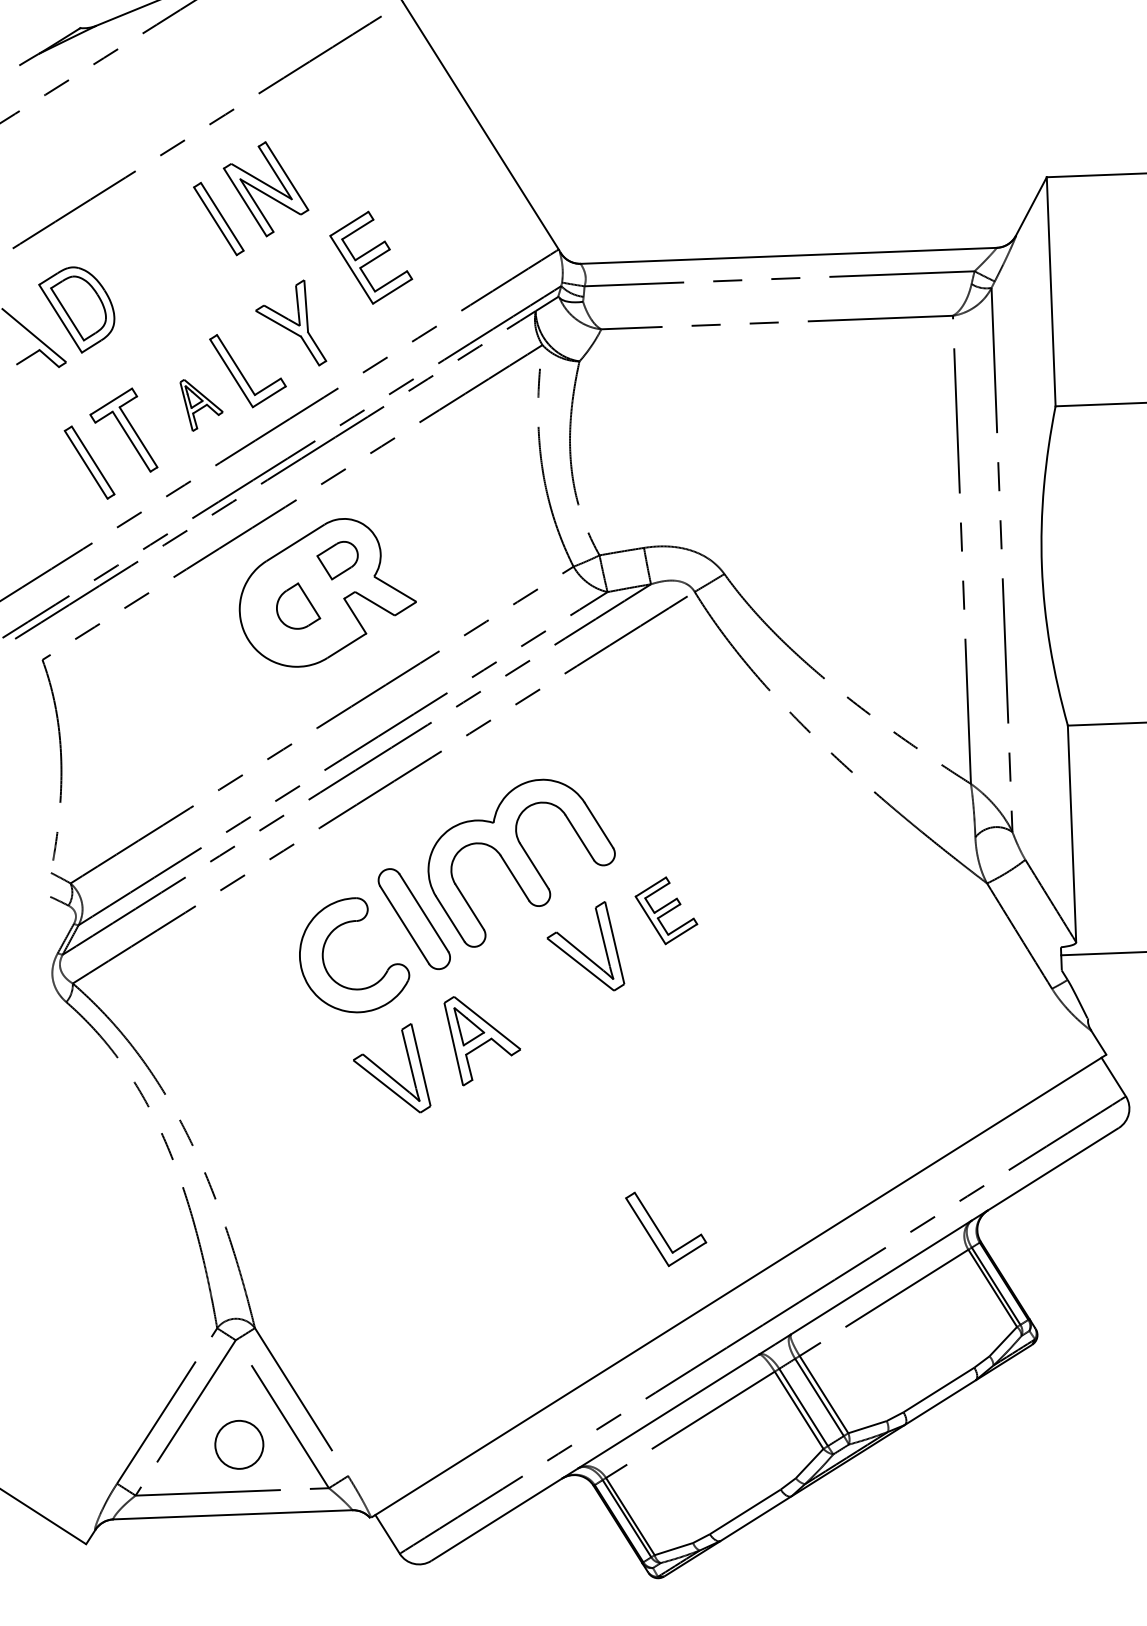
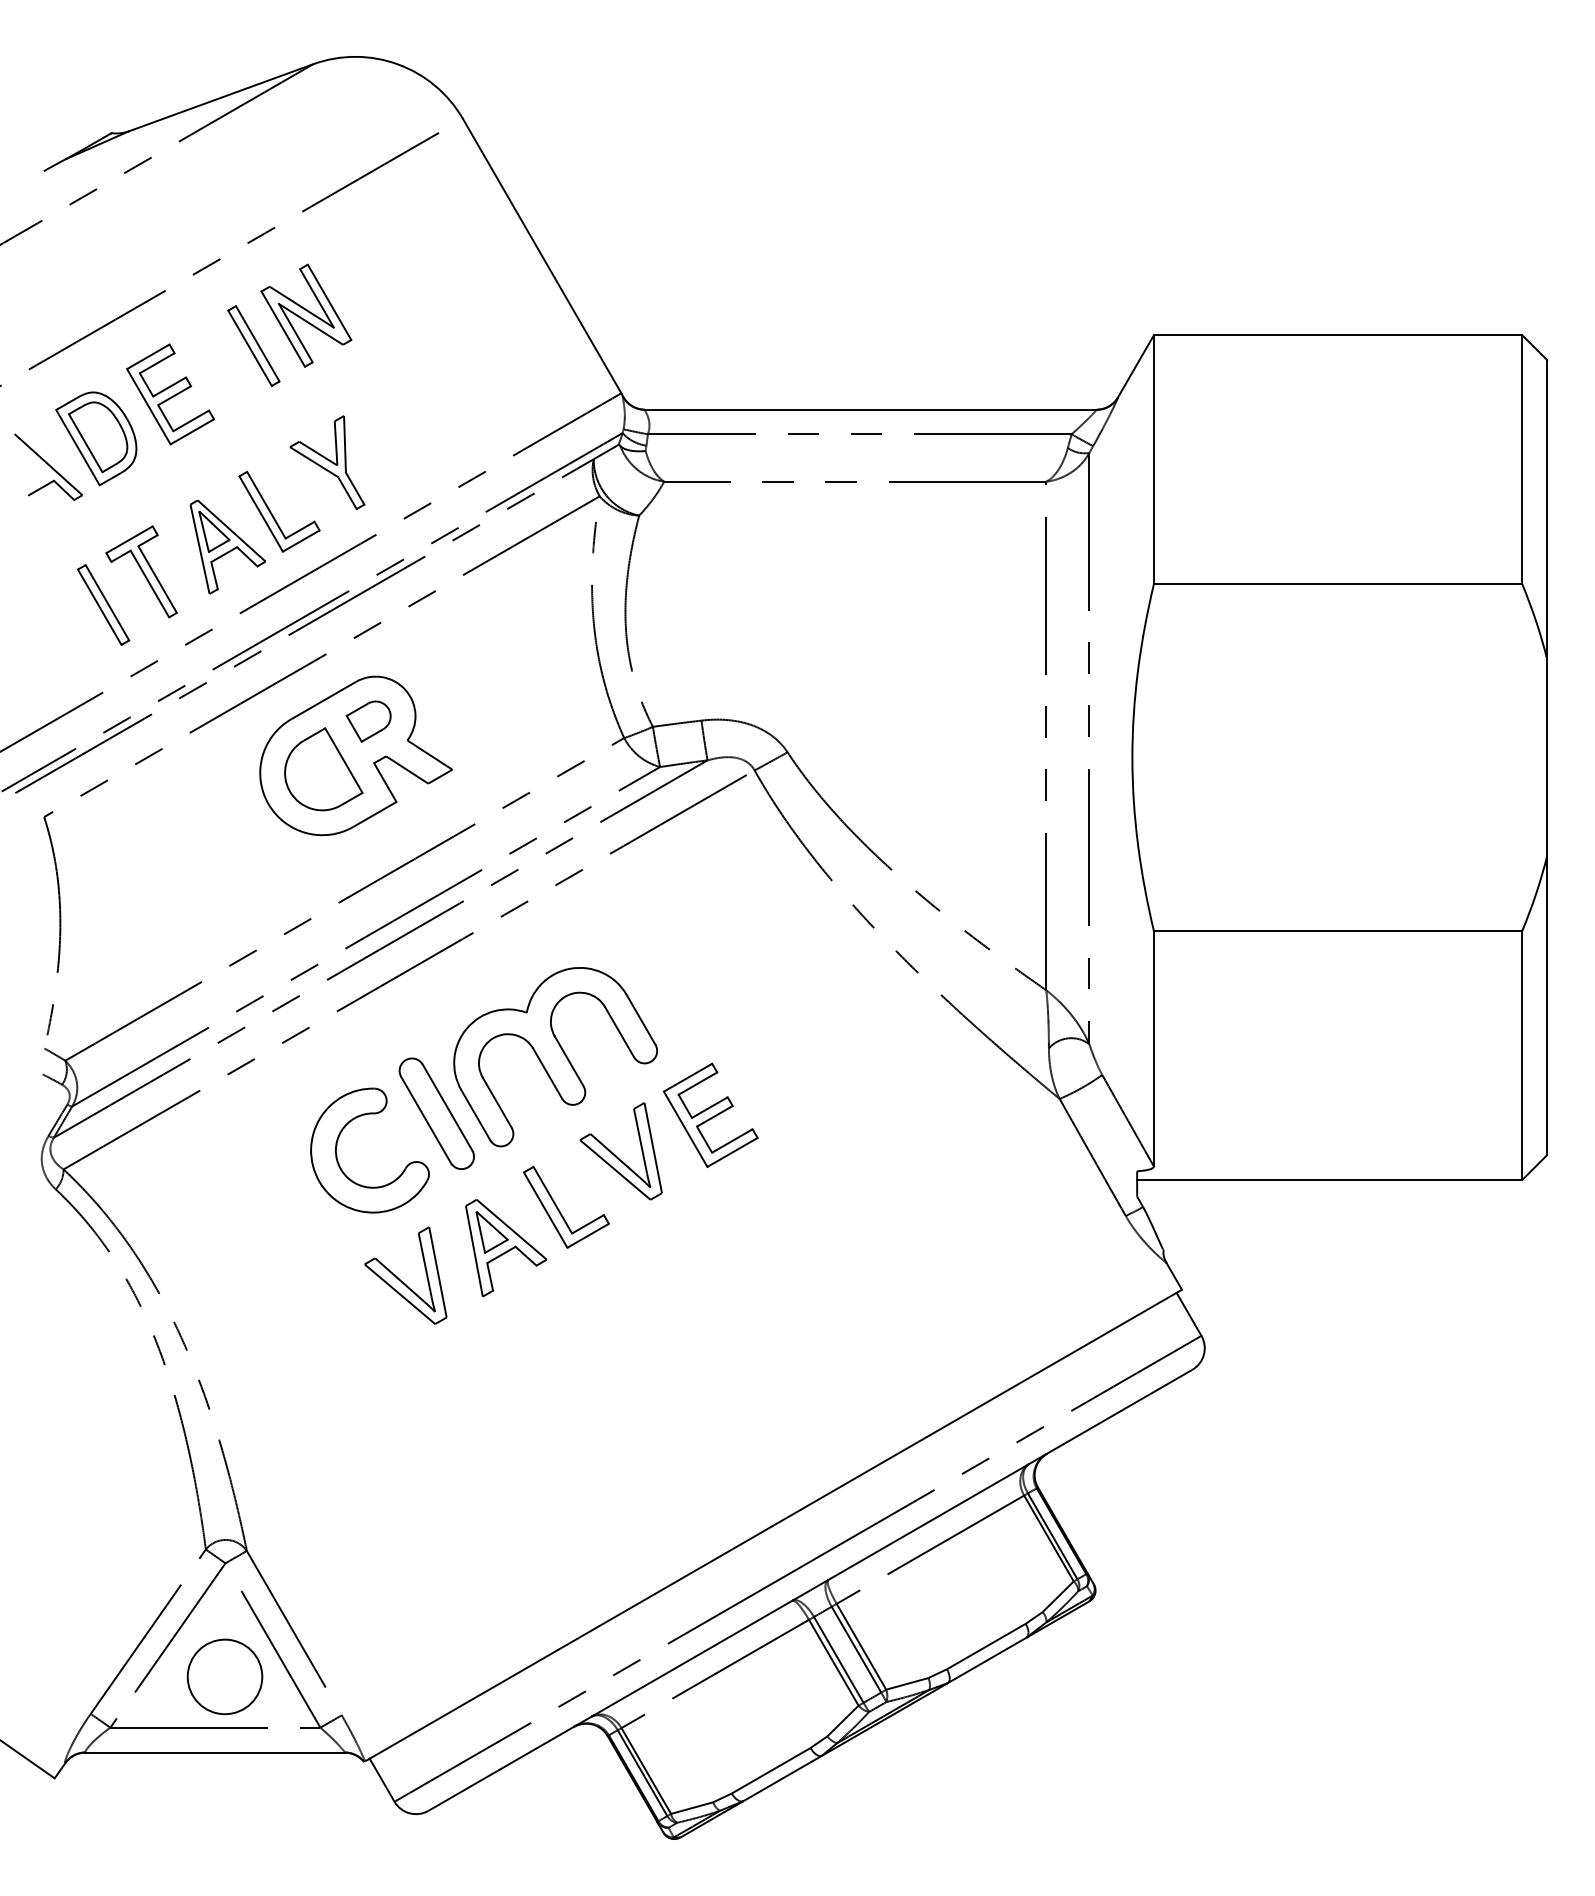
part: (371, 257) -> (170, 394), moved
part: (201, 404) -> (227, 546), size x1.67
part: (297, 606) -> (323, 769), size x1.67
part: (666, 910) -> (710, 1114), size x1.43
part: (660, 1231) -> (559, 1209), moved
circle: (238, 1444) -> (224, 1676), size x1.43

